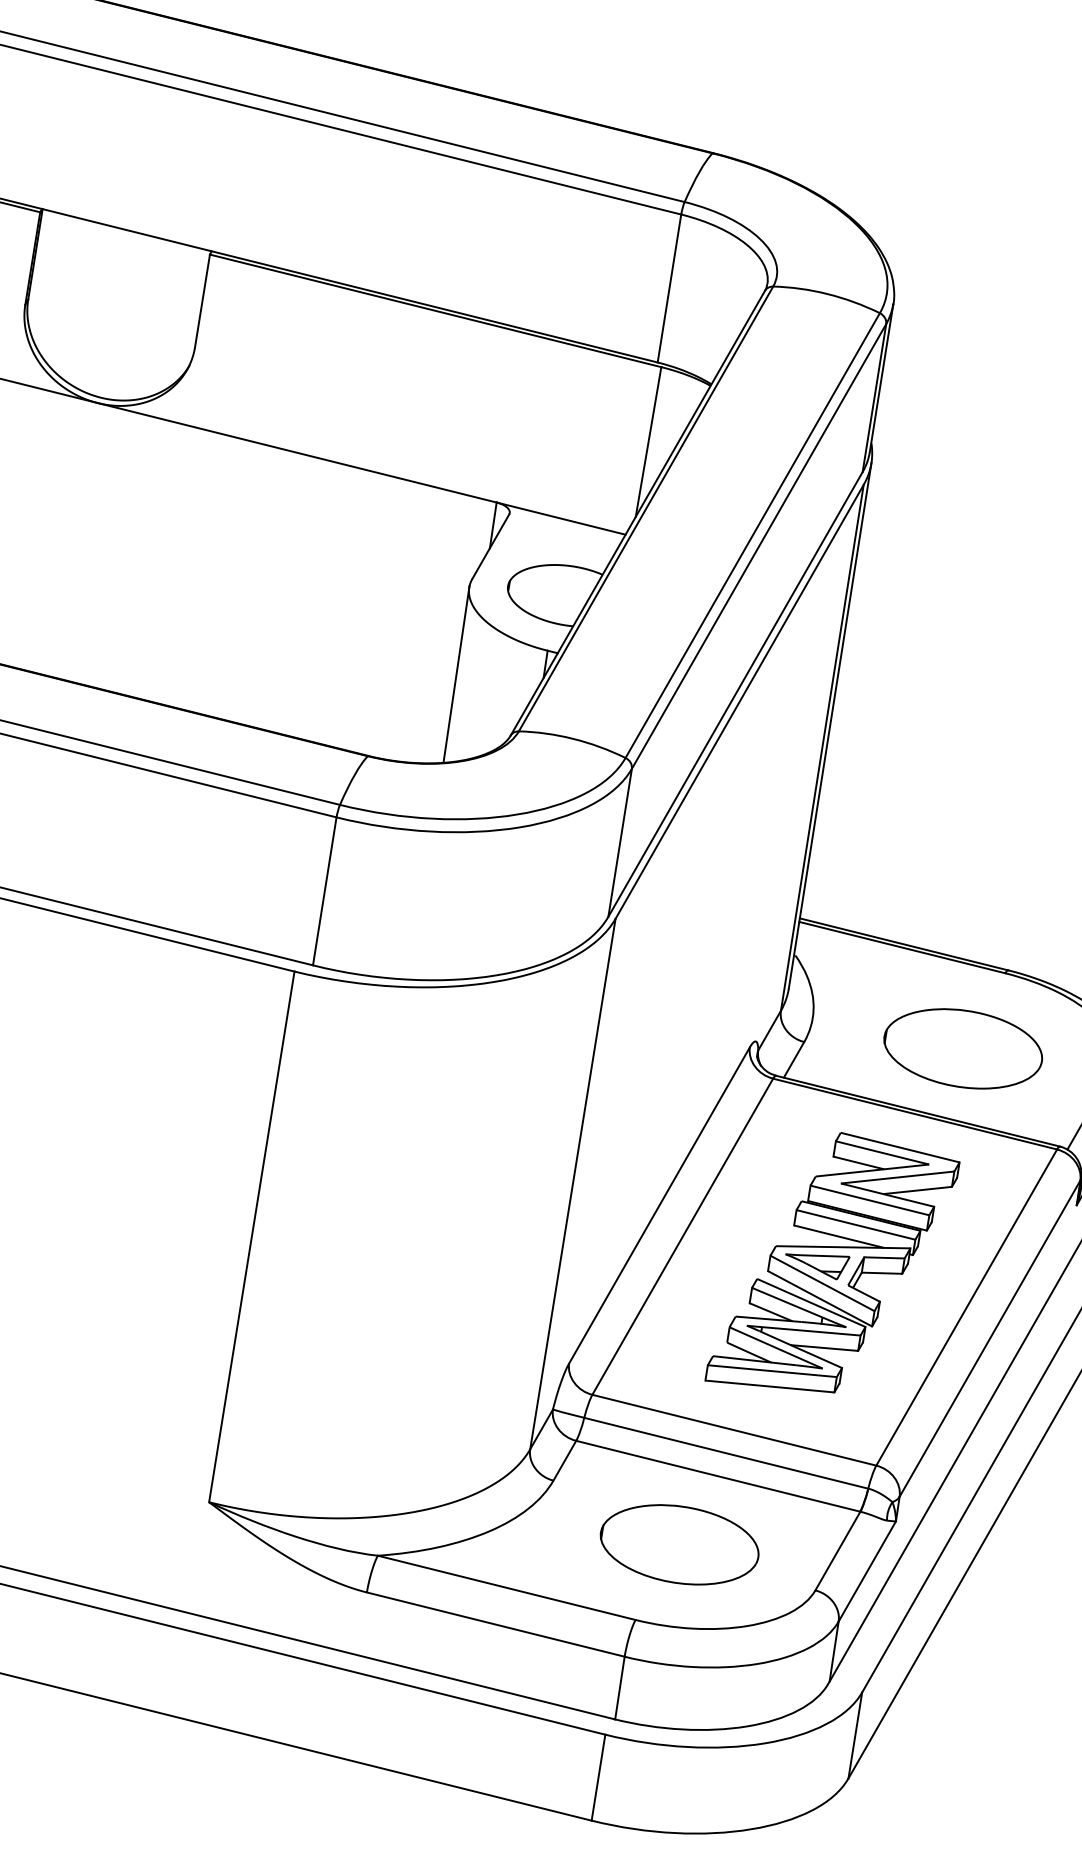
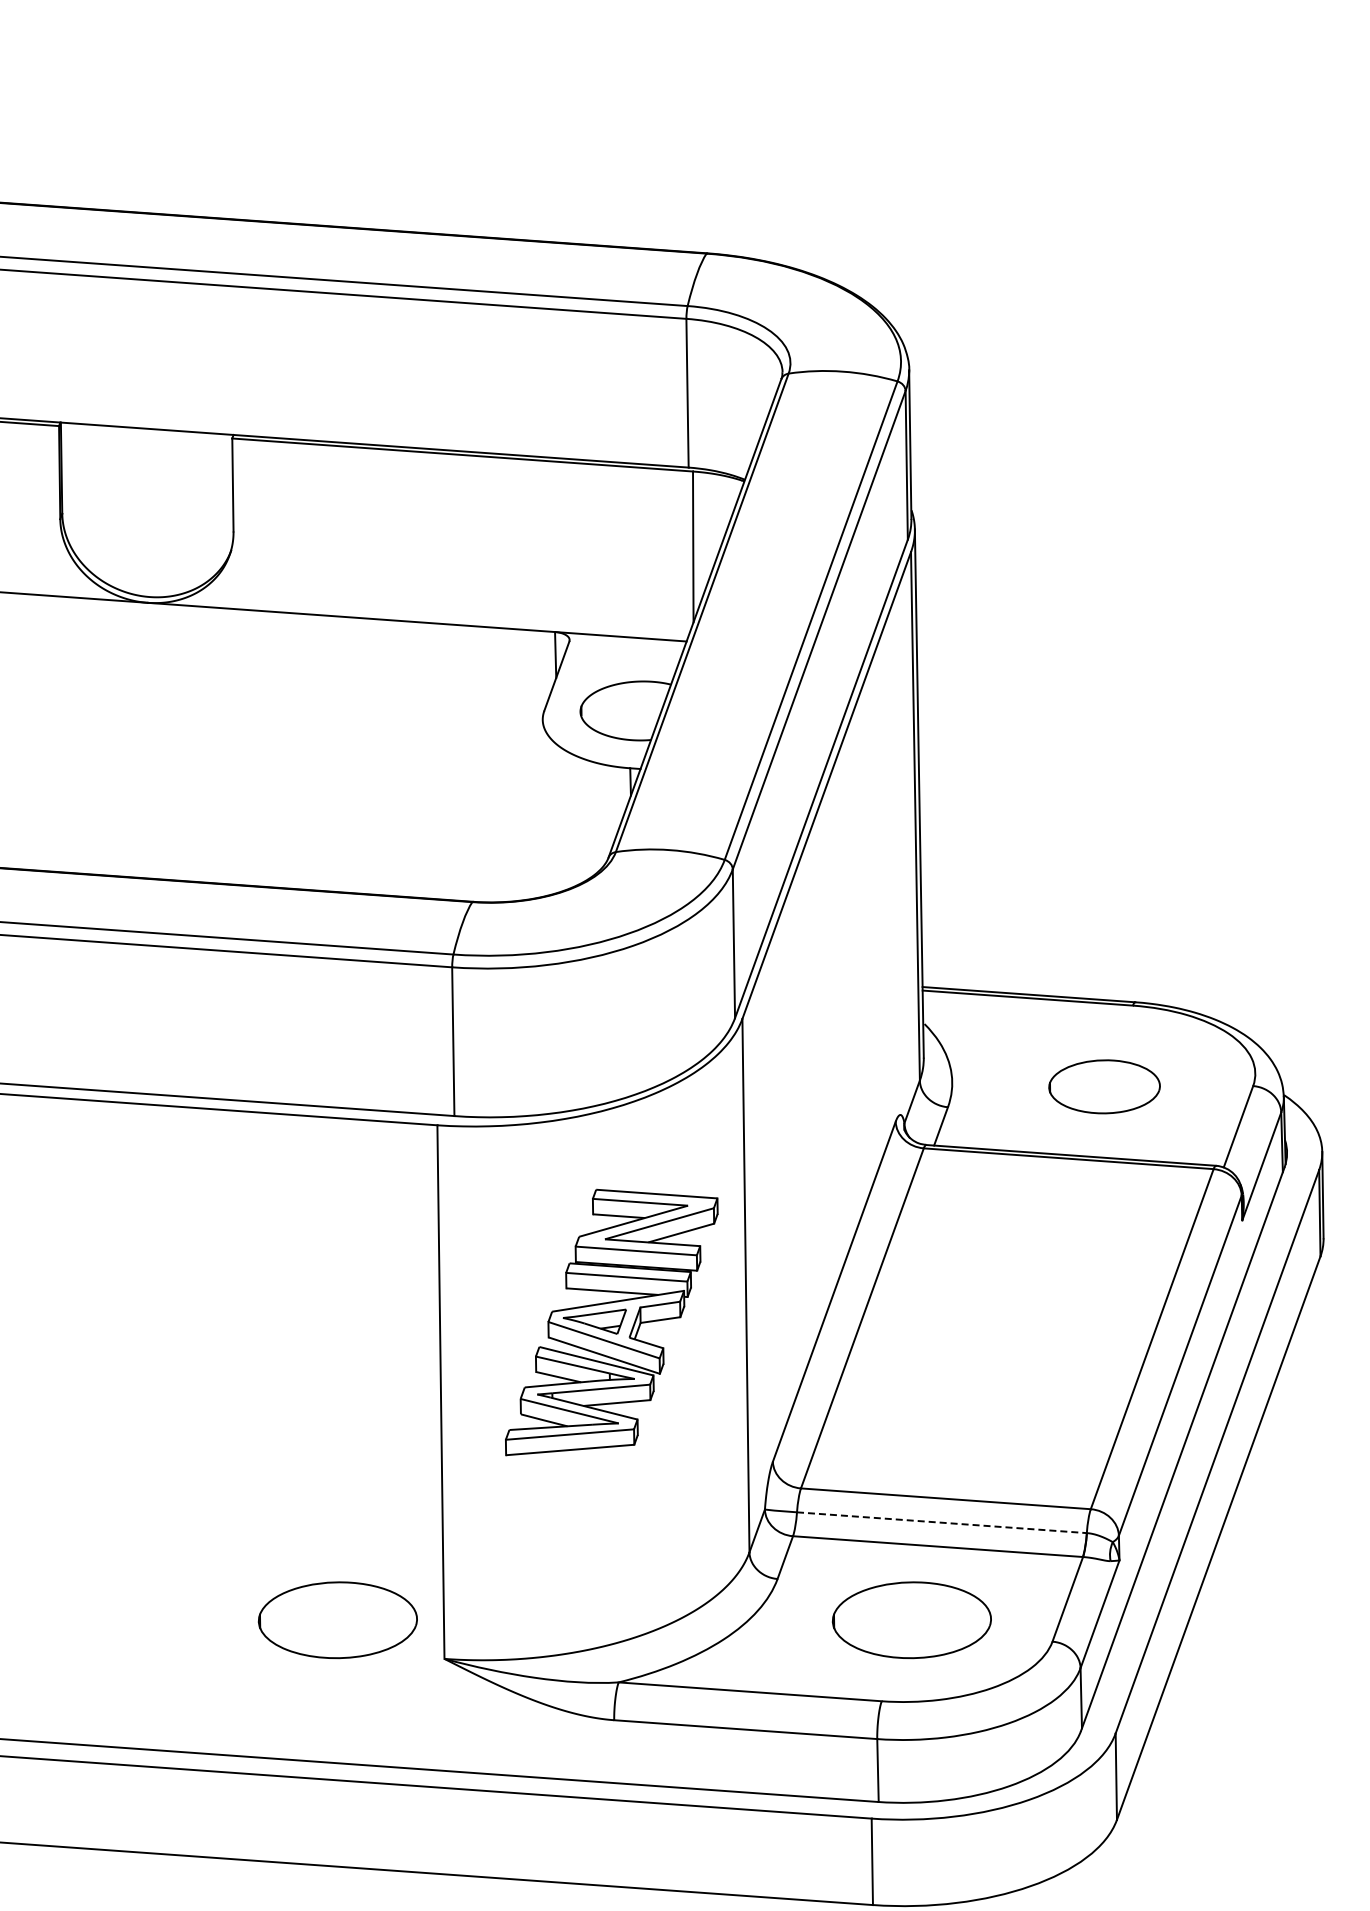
line: (455, 673) -> (544, 806), removed
part: (963, 1048) -> (1104, 1086), size x0.7
part: (832, 1267) -> (611, 1322), moved
part: (109, 1445) -> (337, 1620), added
line: (726, 1453) -> (942, 1522), solid -> dashed

